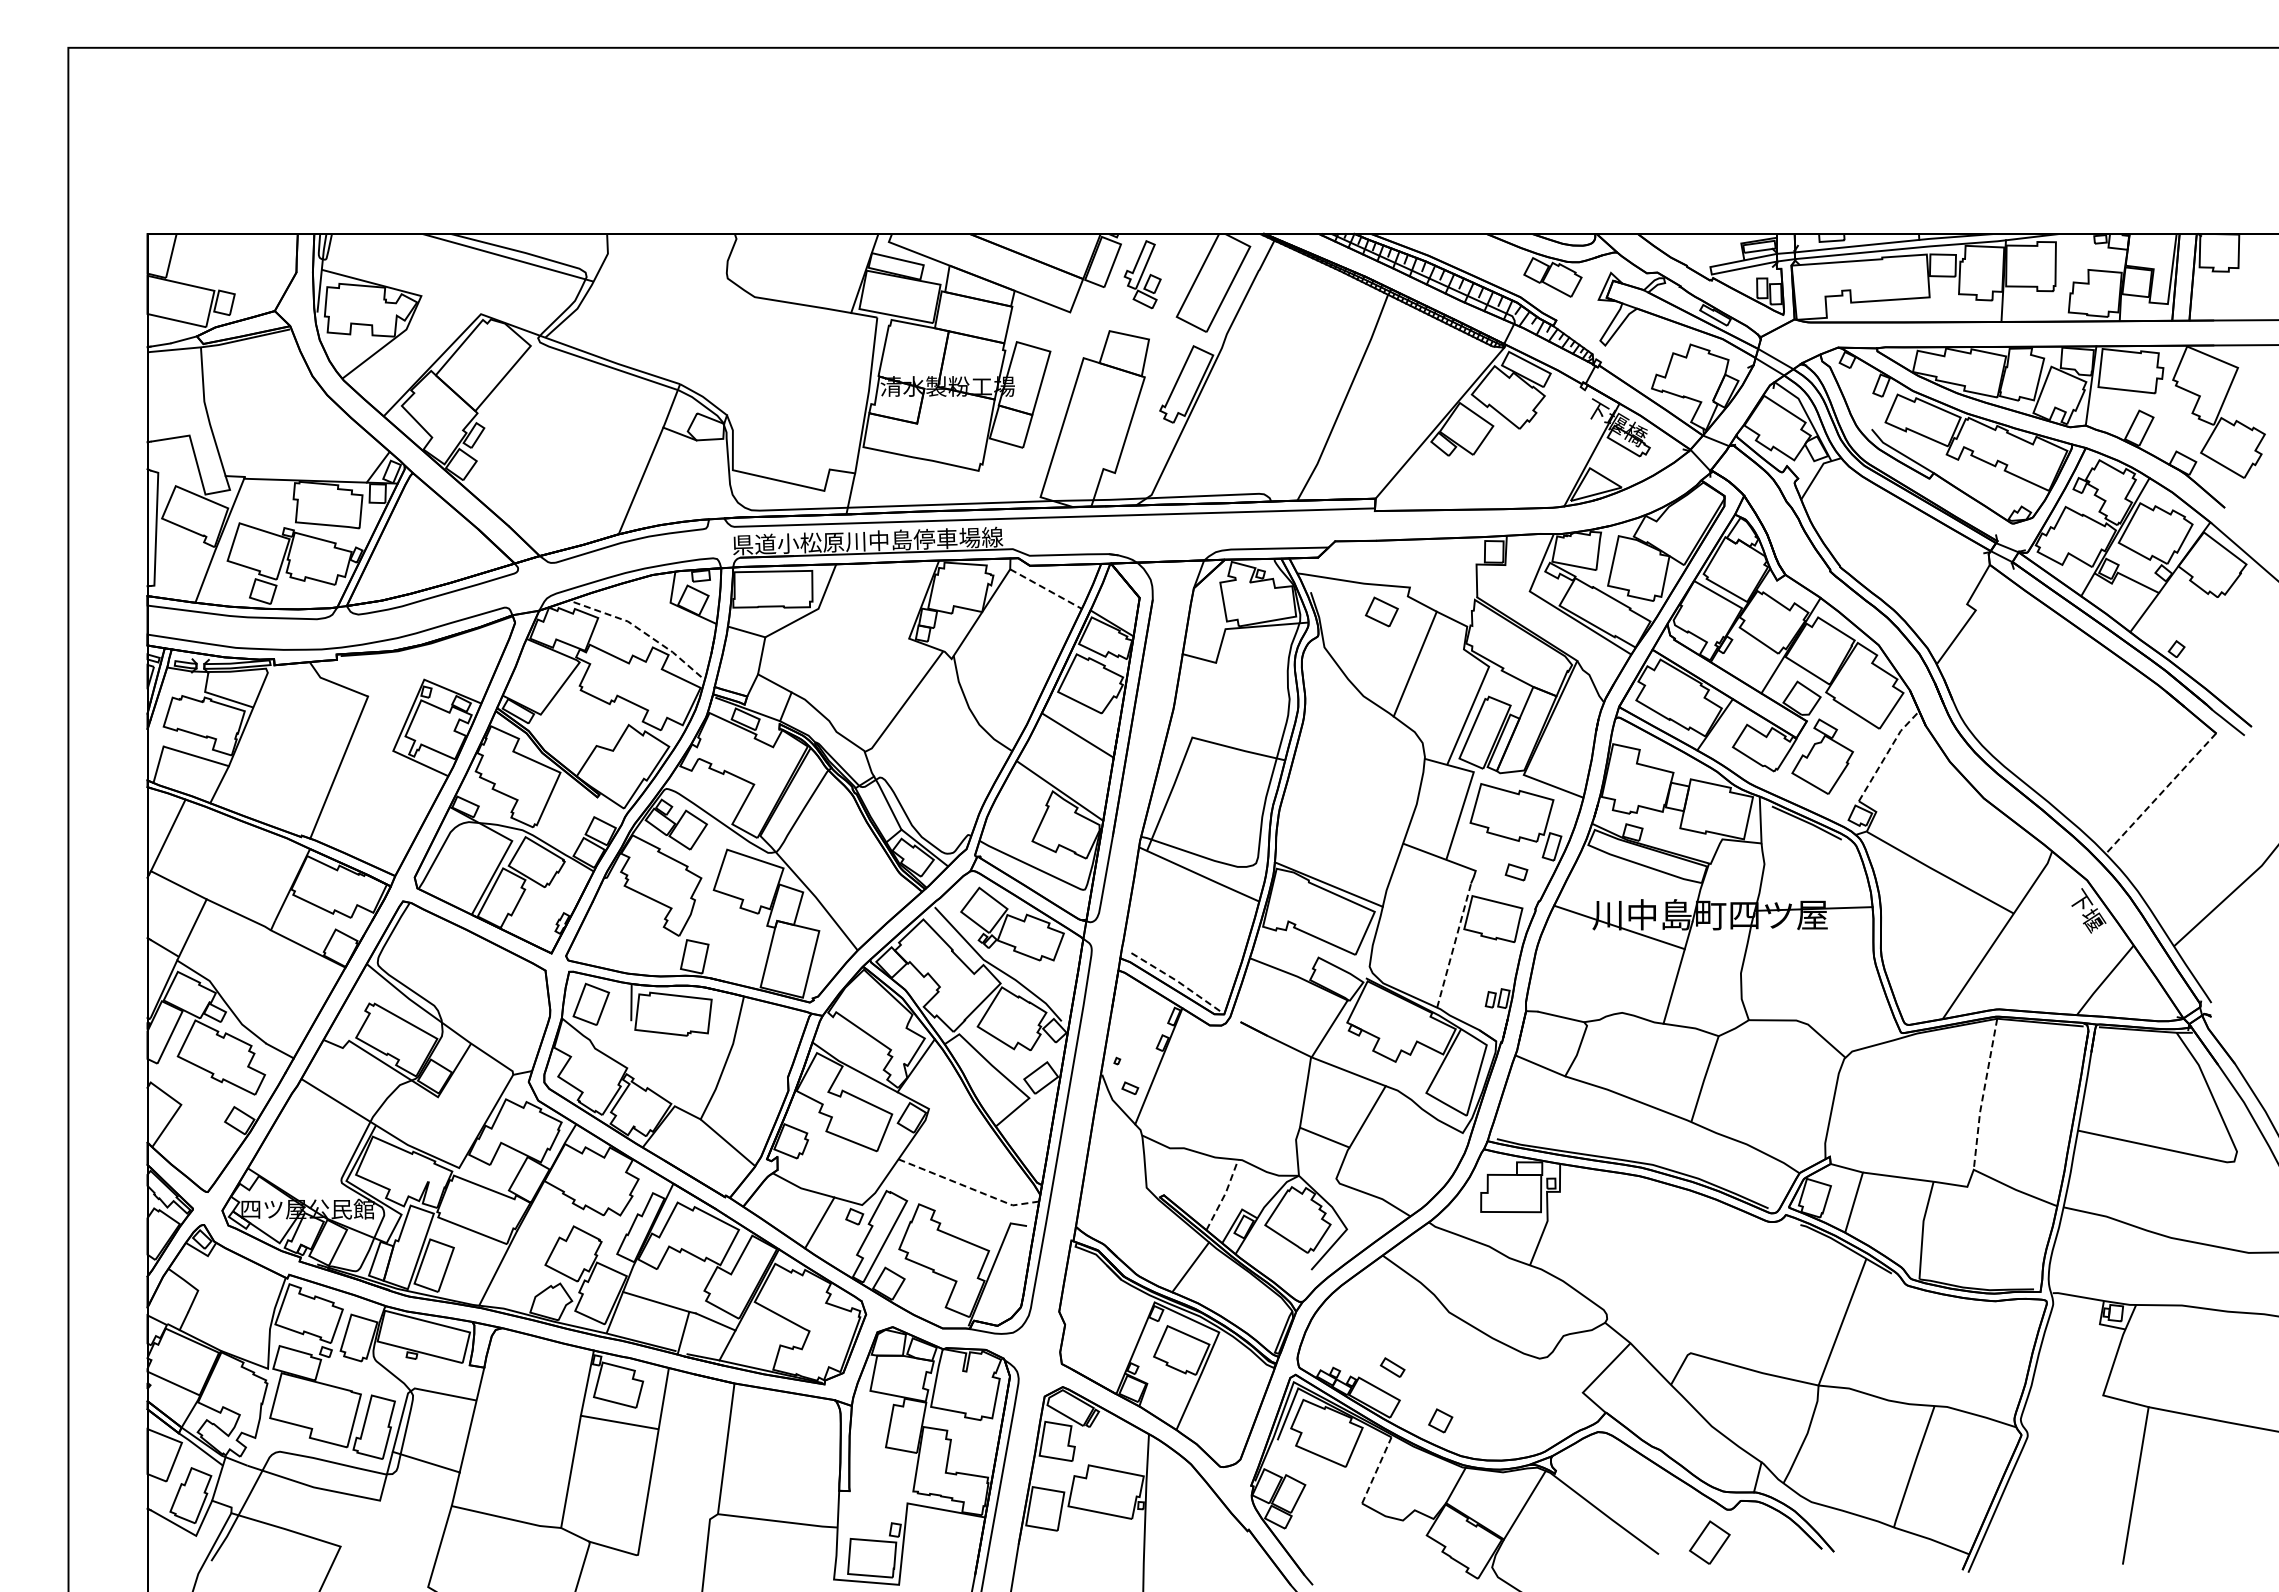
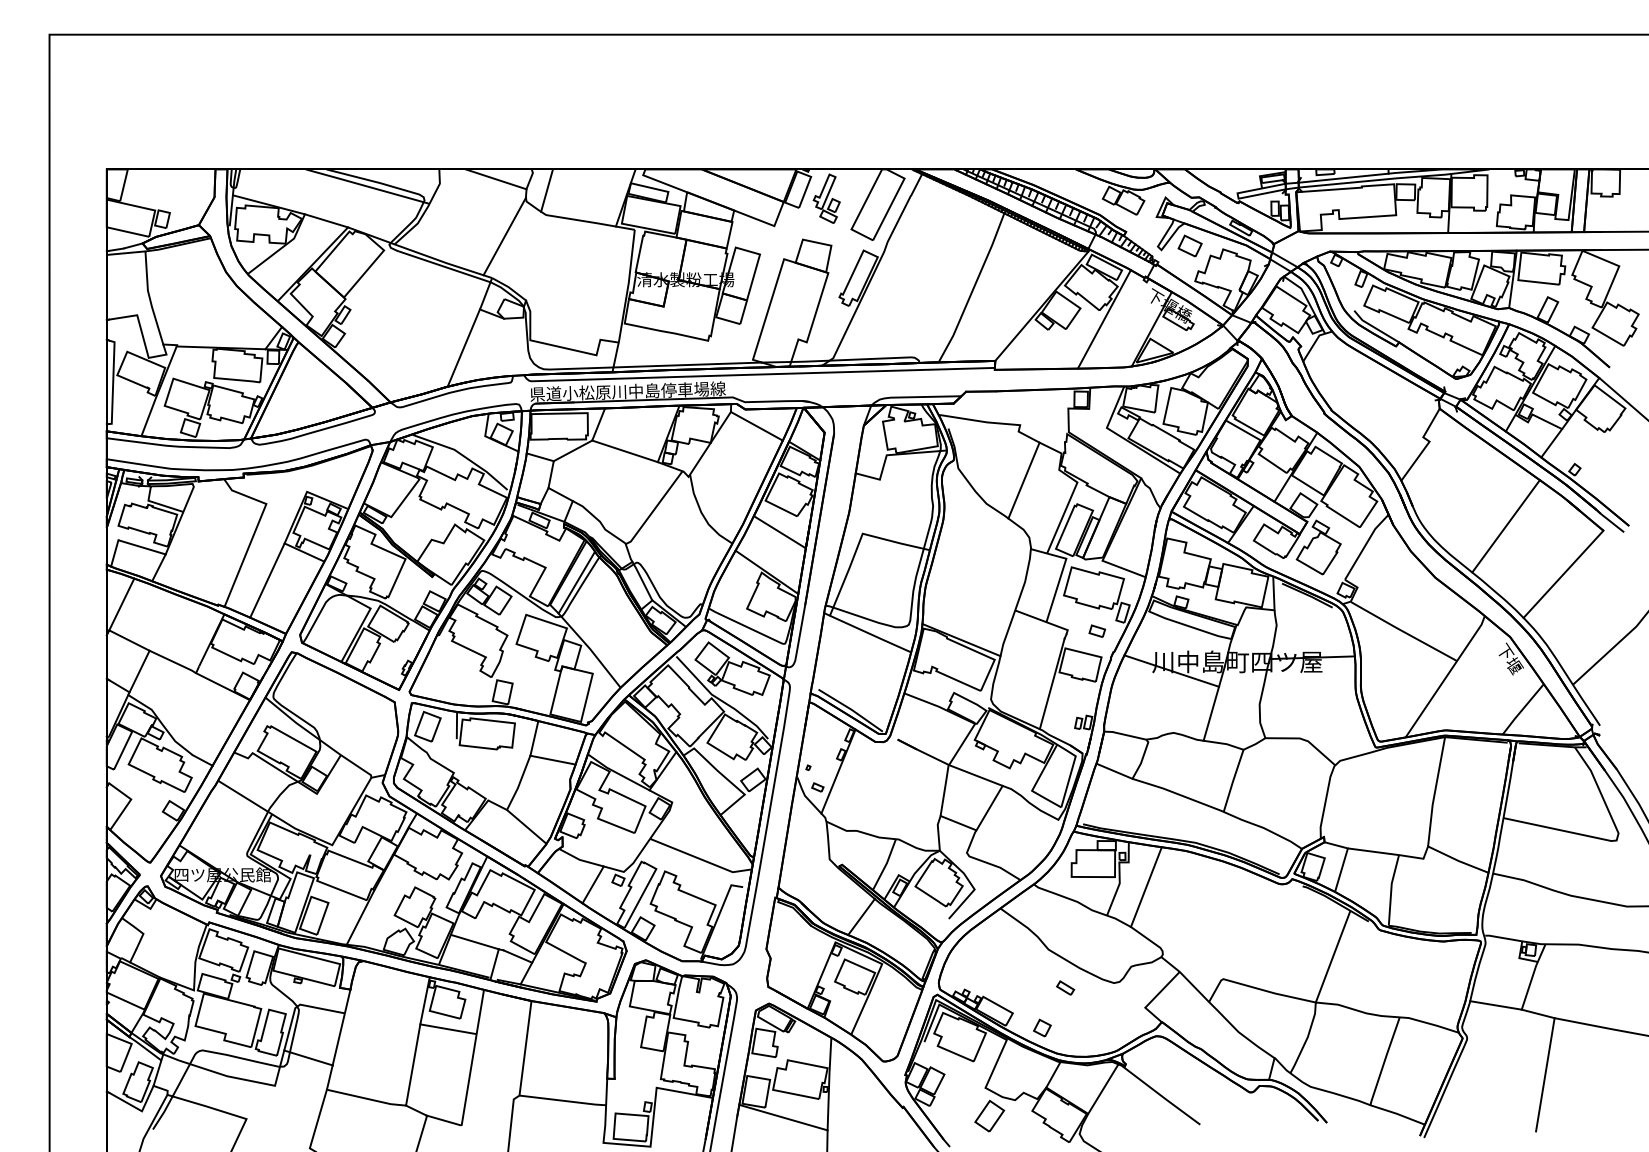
line: (685, 247) -> (496, 179), added
line: (755, 263) -> (546, 190), added
line: (451, 305) -> (326, 221), added
line: (697, 326) -> (504, 236), added
line: (1525, 441) -> (1103, 319), added
line: (1046, 589) -> (757, 426), dashed -> solid
part: (1381, 611) -> (1189, 245), moved
line: (863, 623) -> (624, 451), added
line: (640, 630) -> (463, 456), dashed -> solid
line: (2081, 727) -> (1506, 526), added
line: (1887, 754) -> (1365, 545), dashed -> solid
line: (2160, 793) -> (1563, 574), dashed -> solid
line: (369, 802) -> (267, 580), added
line: (797, 804) -> (577, 582), added
line: (1454, 945) -> (1052, 684), dashed -> solid
line: (1176, 980) -> (851, 709), dashed -> solid
line: (763, 1050) -> (552, 760), added
line: (1983, 1094) -> (1435, 791), dashed -> solid
line: (968, 1187) -> (700, 859), dashed -> solid
line: (1224, 1195) -> (885, 865), dashed -> solid
line: (1584, 1225) -> (1146, 886), added
part: (1392, 1367) -> (1065, 988), moved
line: (2067, 1389) -> (1495, 1005), added
line: (1377, 1469) -> (996, 1063), dashed -> solid
part: (1709, 1542) -> (989, 1116), moved
line: (1082, 1544) -> (783, 1117), added

